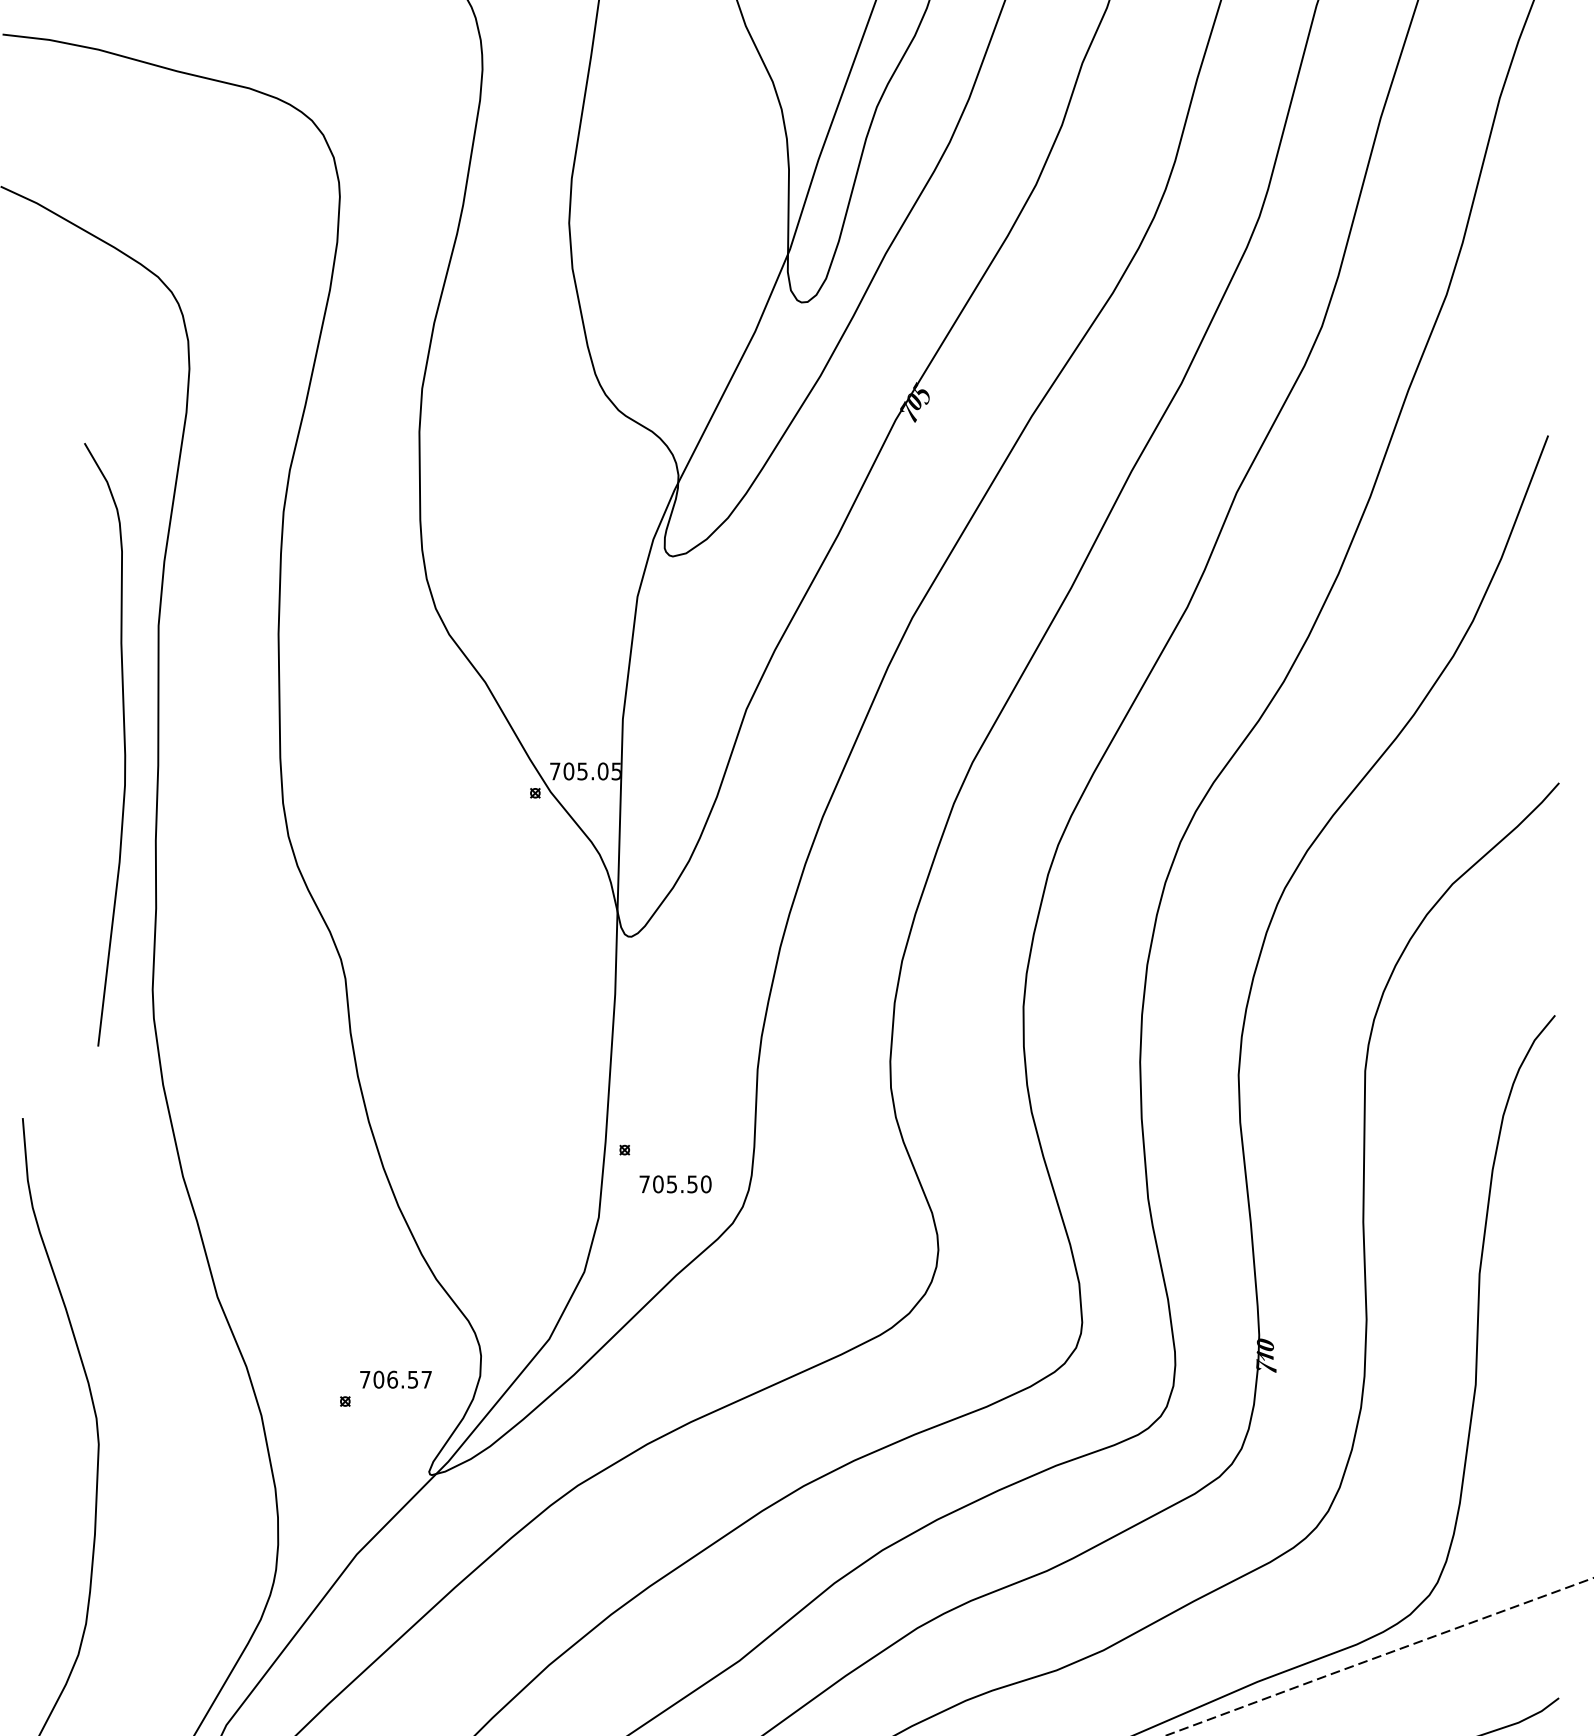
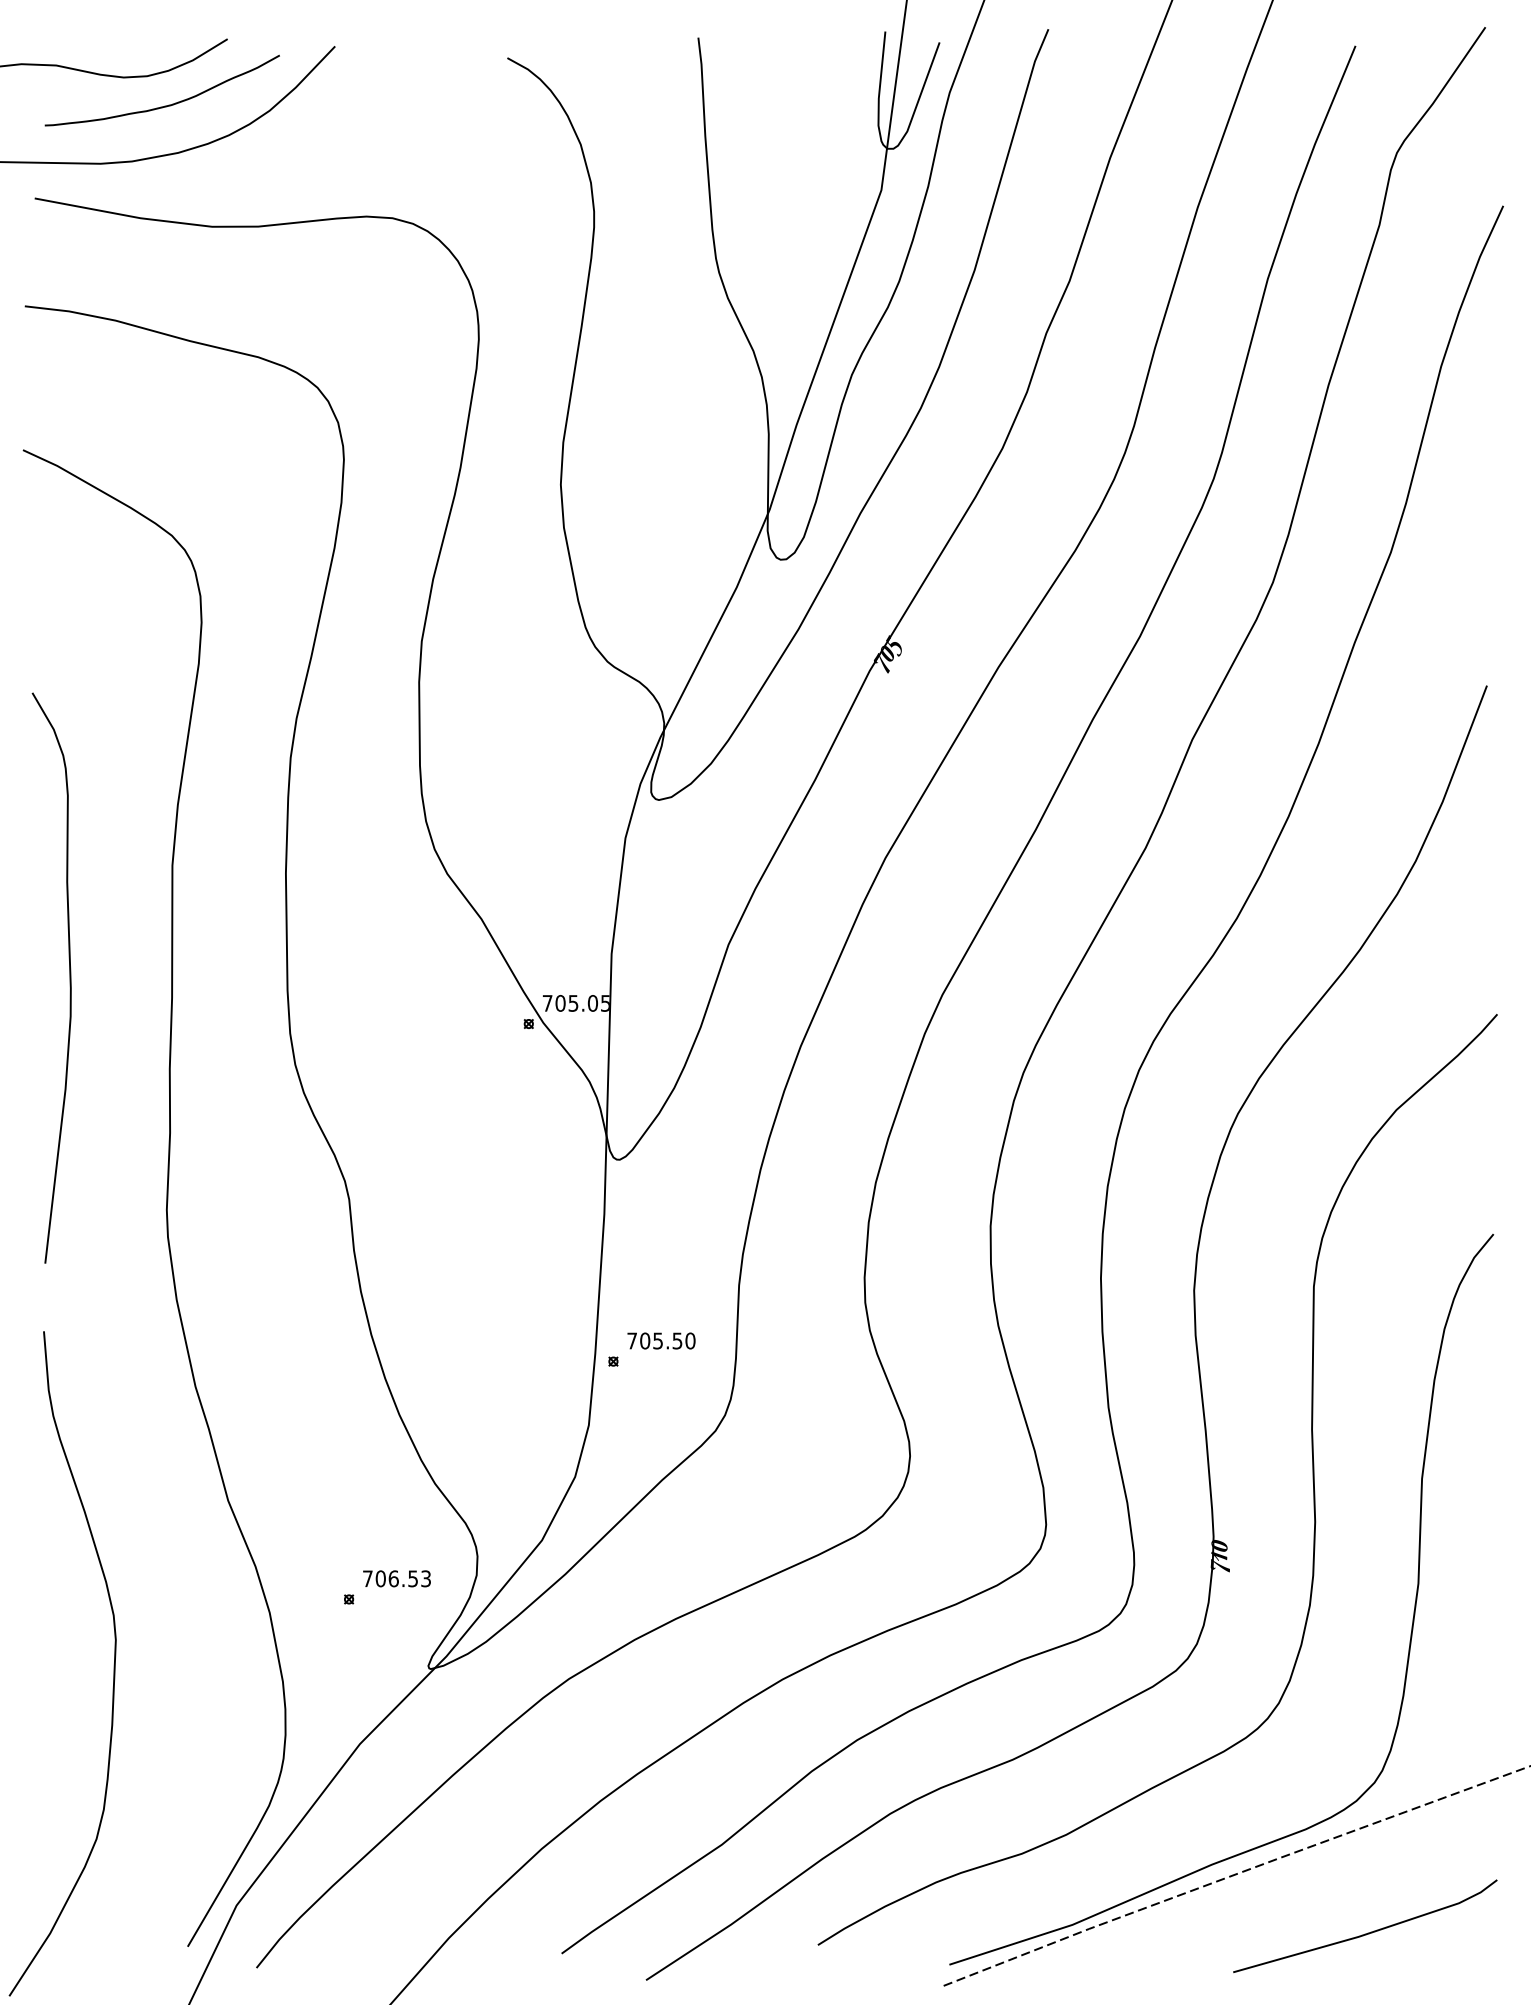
curve: (123, 744) -> (69, 977), moved
text: (675, 1183) -> (661, 1340), moved
text: (426, 1379) -> (425, 1578), 706.57 -> 706.53

